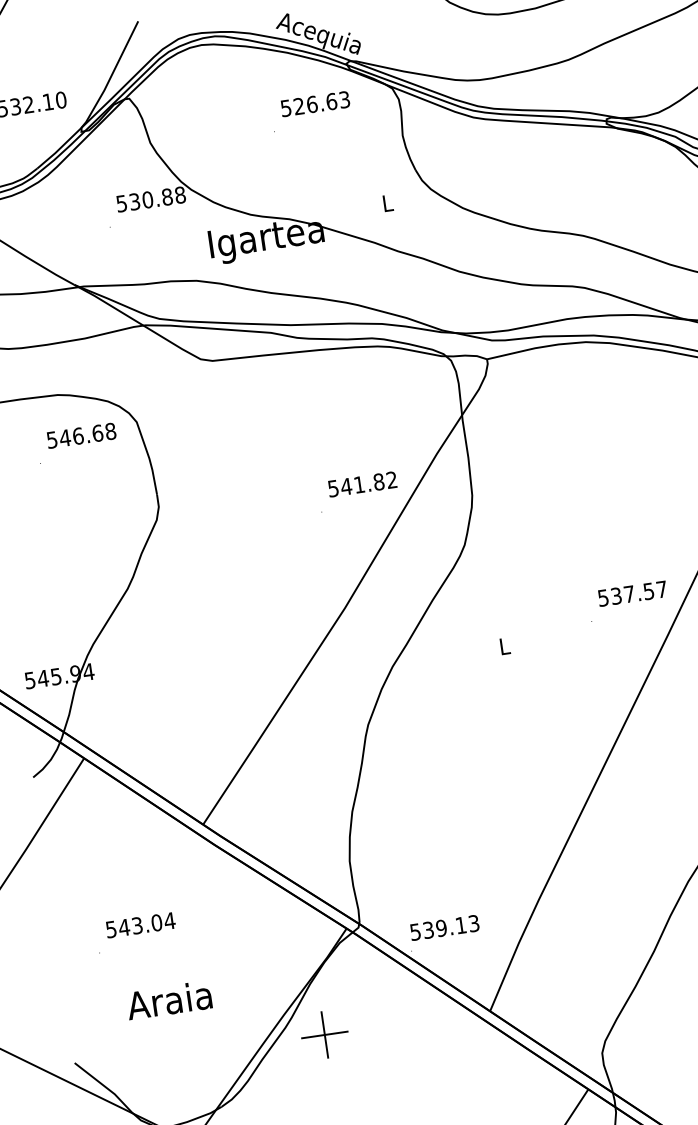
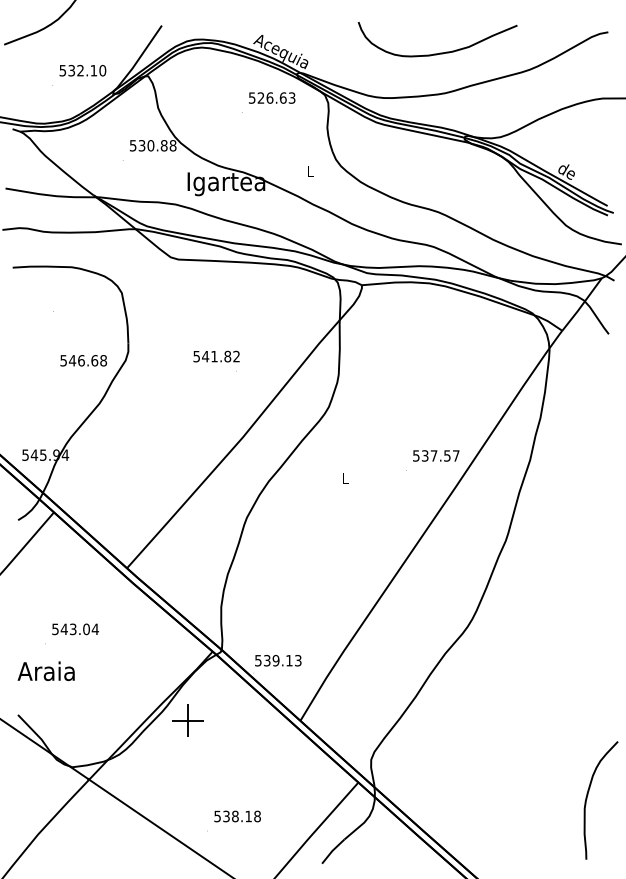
text: (81, 435) -> (83, 360), moved
text: (362, 484) -> (216, 356), moved
text: (167, 999) -> (45, 670), moved

